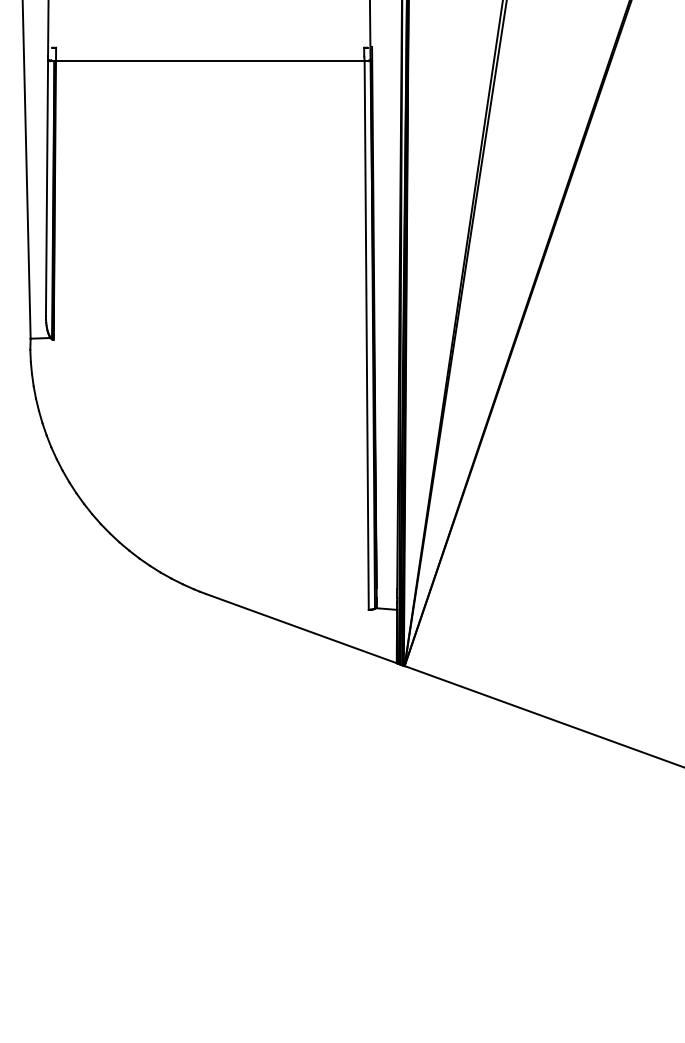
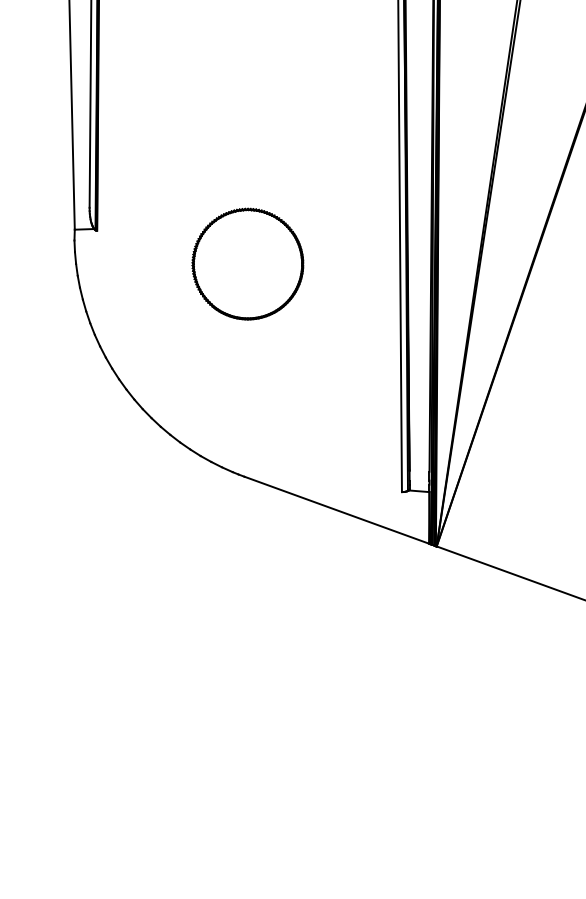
part: (209, 374) -> (247, 264), added

